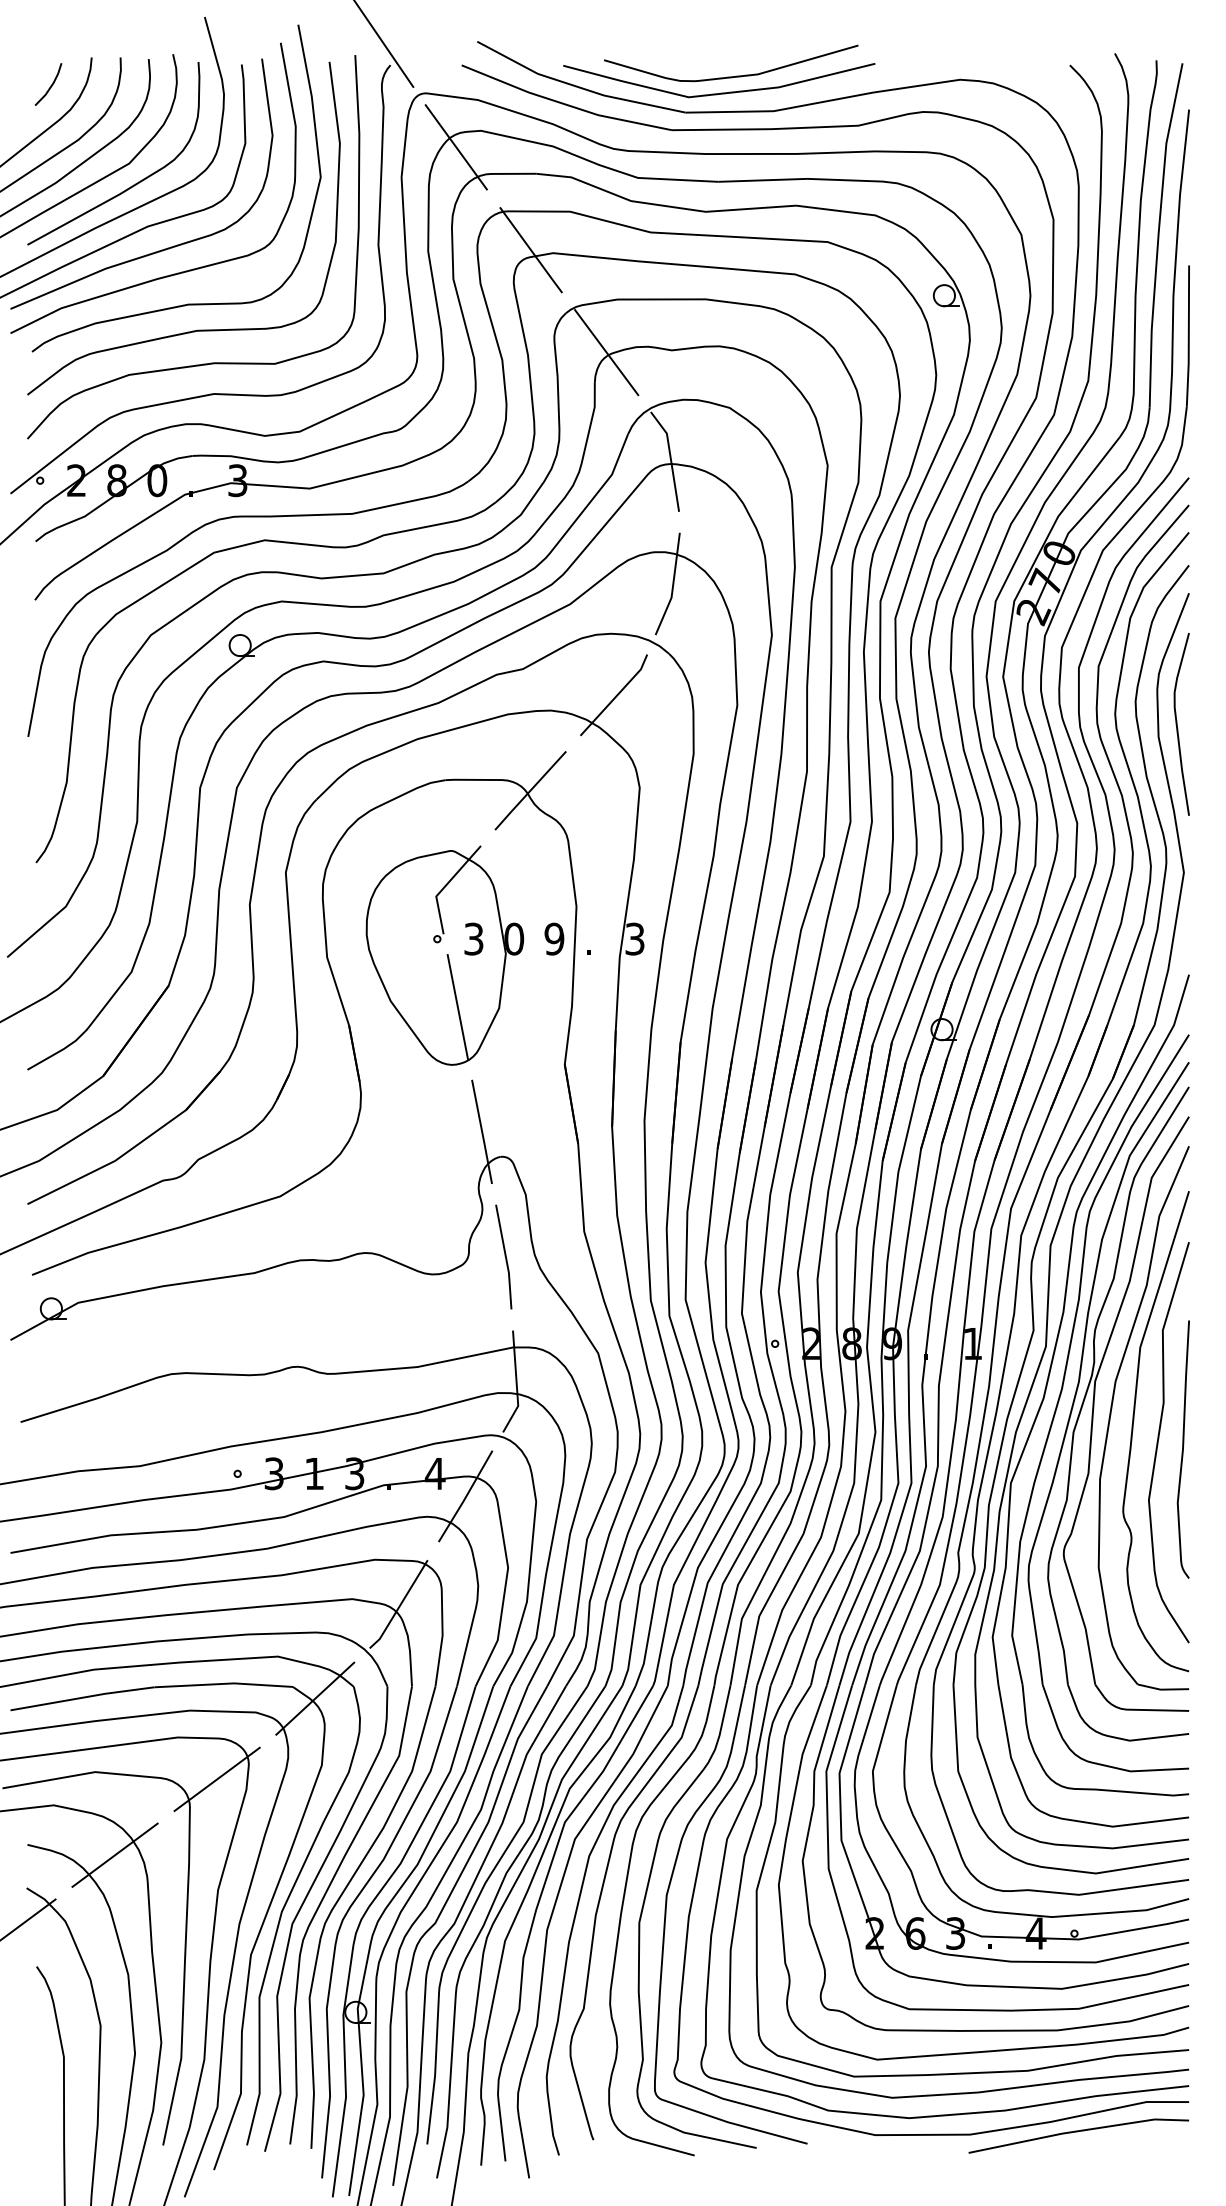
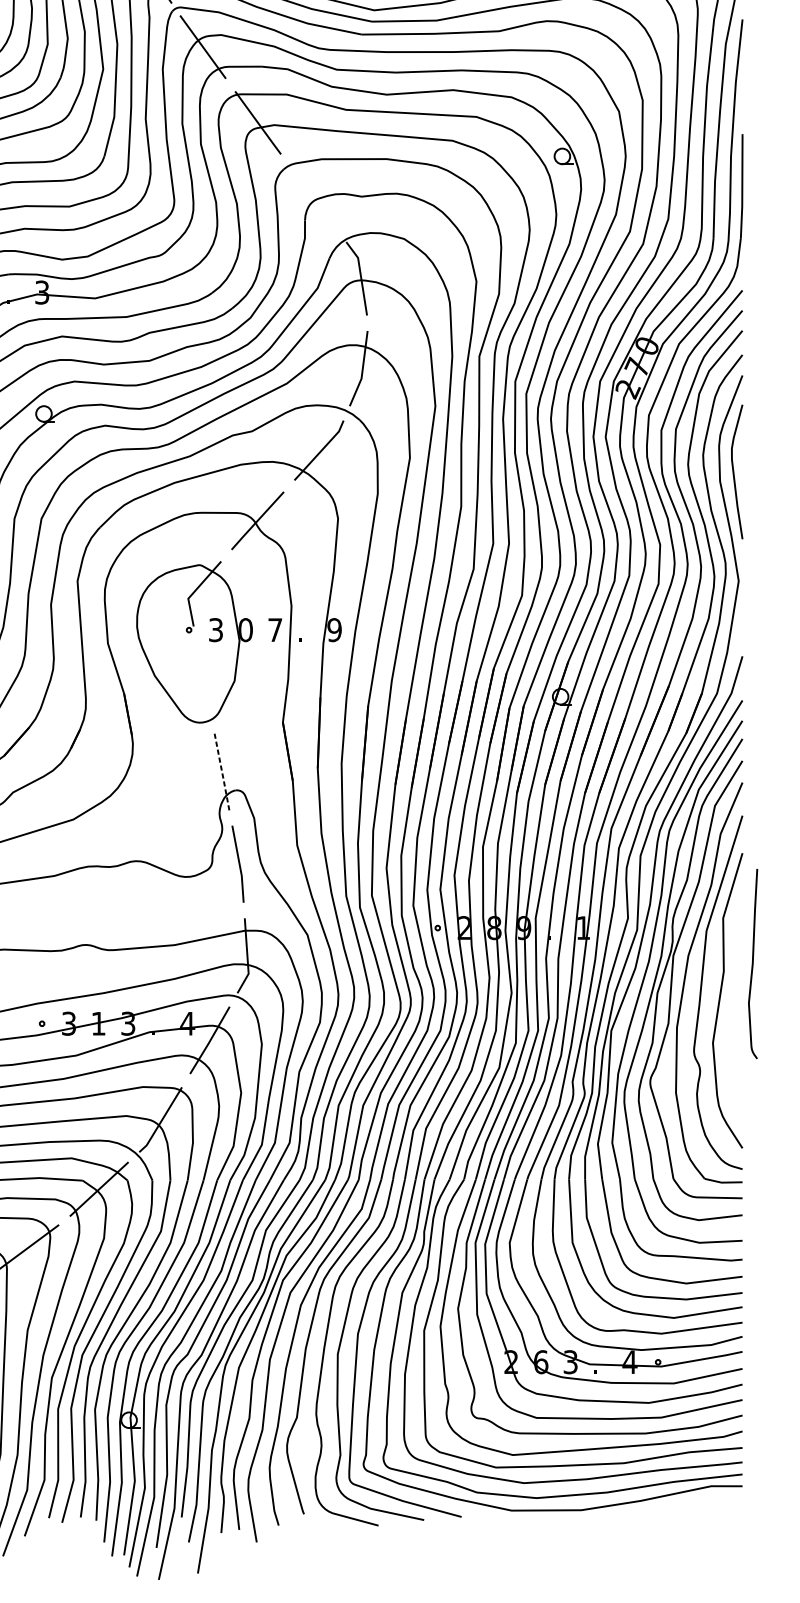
line: (606, 352) -> (313, 198), removed
text: (554, 938) -> (275, 629), 9 -> 7
text: (634, 938) -> (334, 629), 3 -> 9
line: (457, 1007) -> (203, 680), removed
line: (482, 1132) -> (222, 772), solid -> dashed
curve: (1182, 1449) -> (752, 963), moved
line: (1078, 2132) -> (661, 1508), removed

